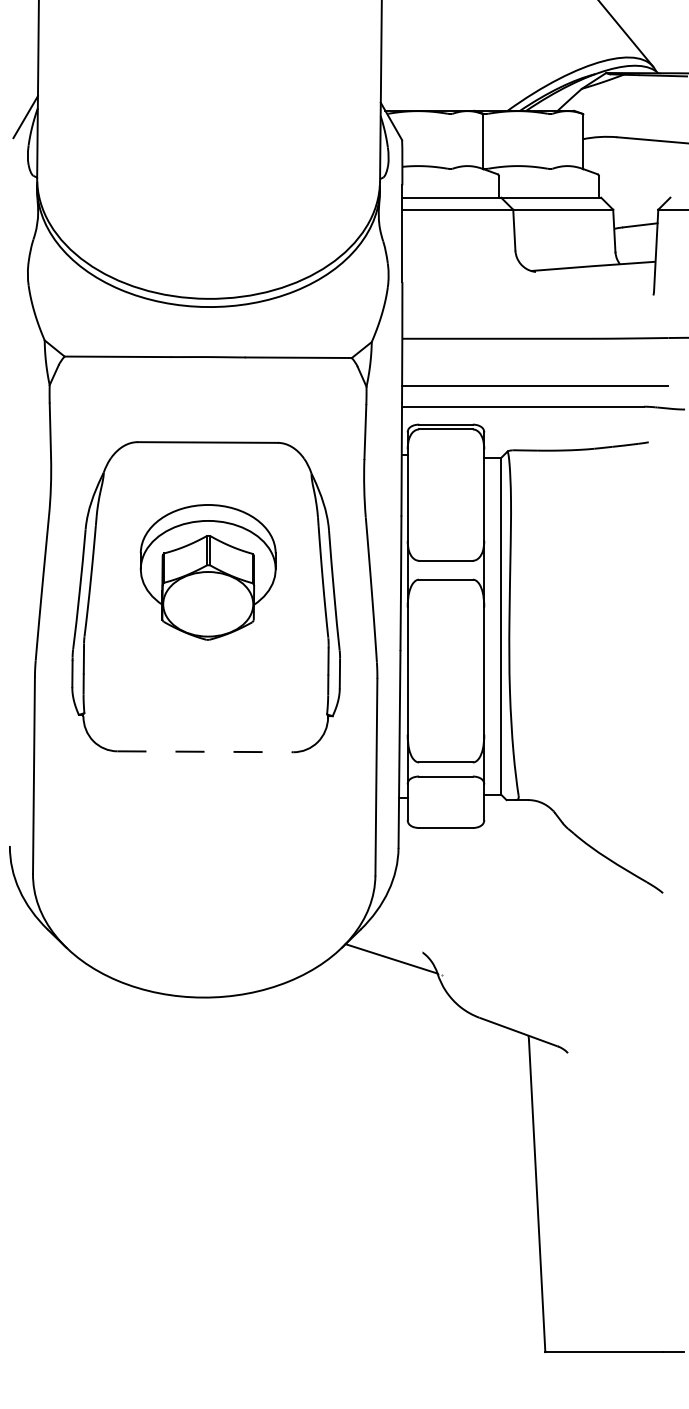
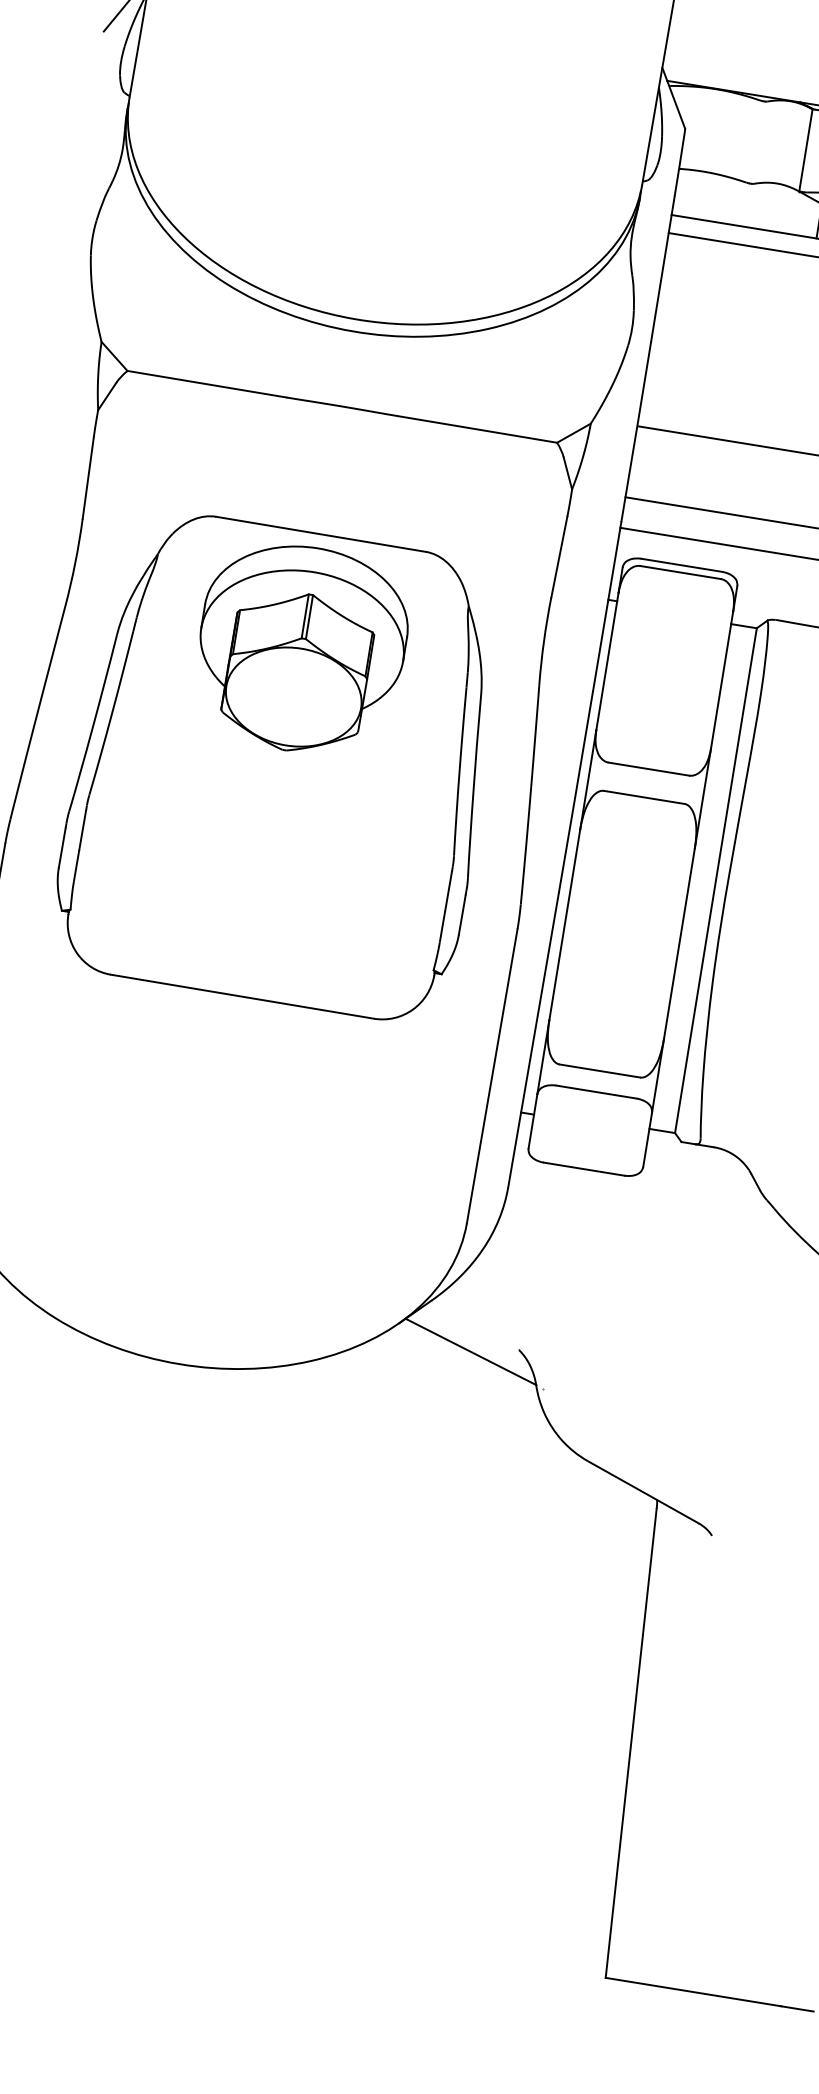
part: (207, 572) -> (300, 649), moved
line: (205, 751) -> (242, 996), dashed -> solid

